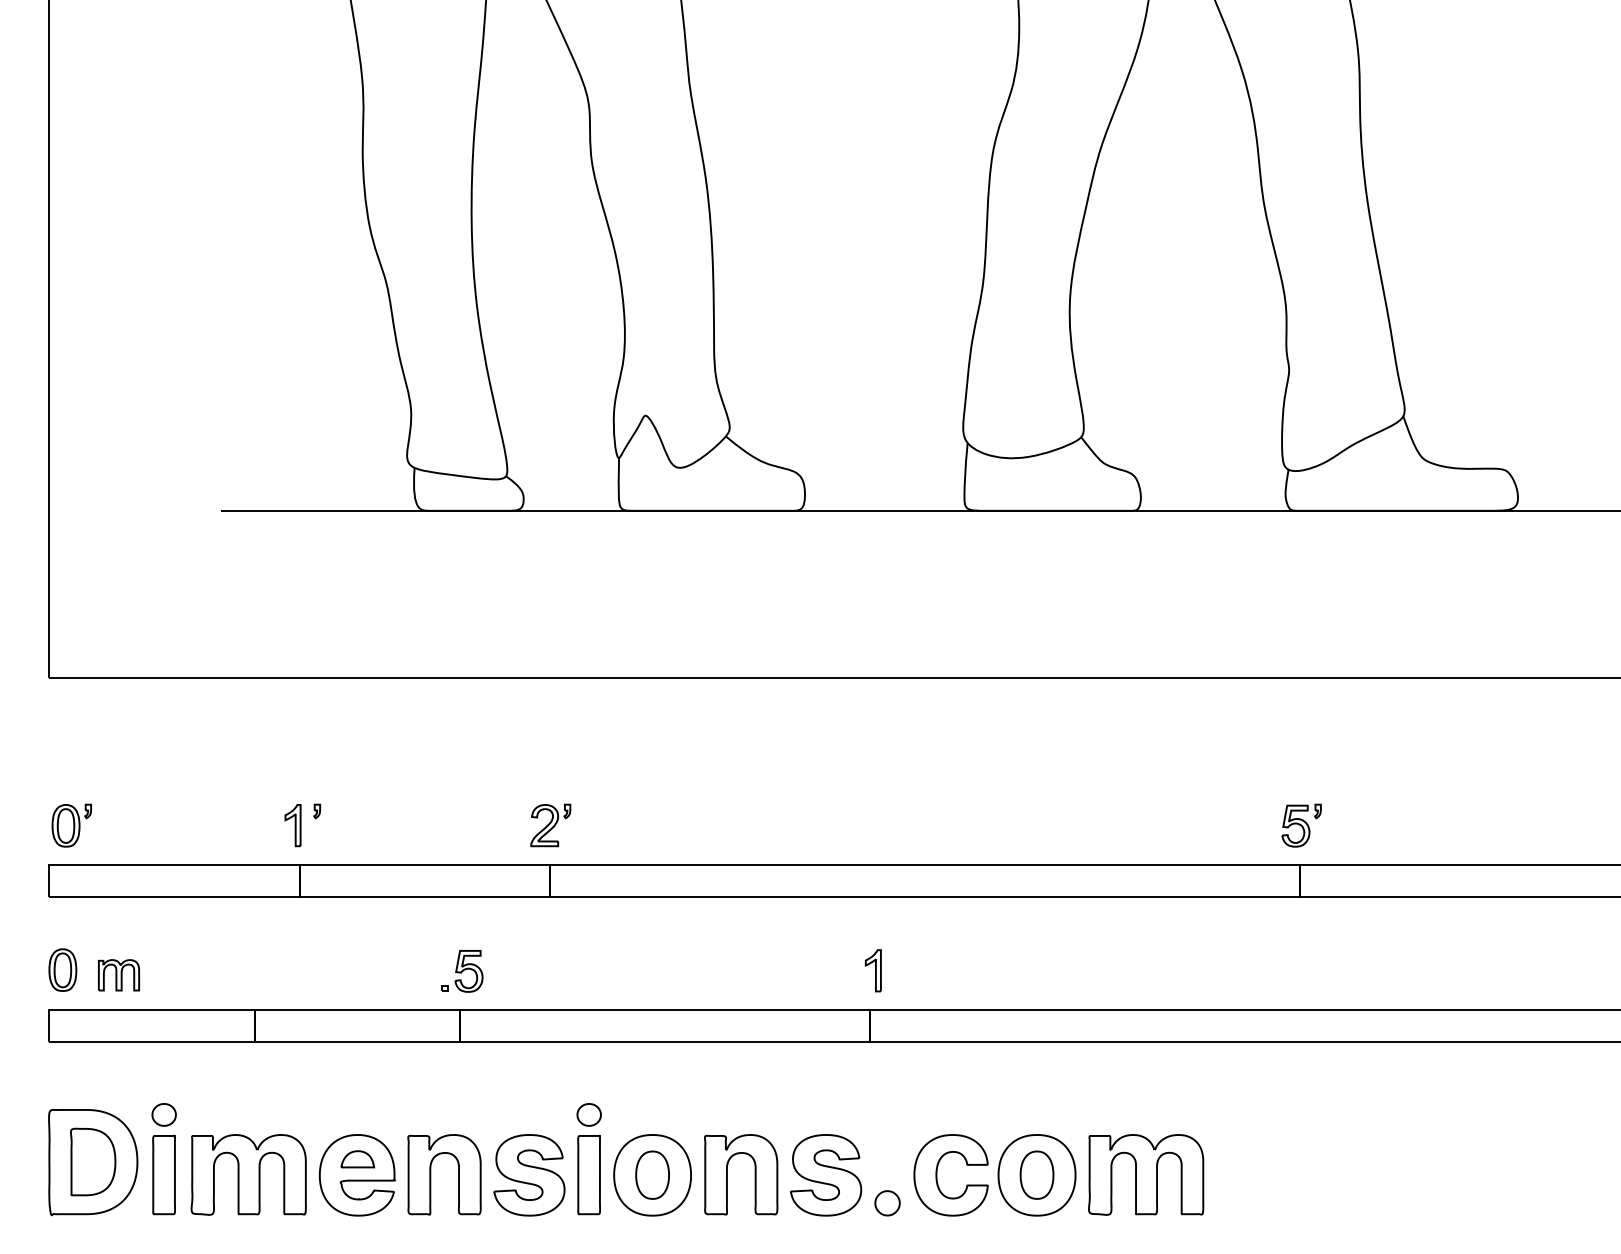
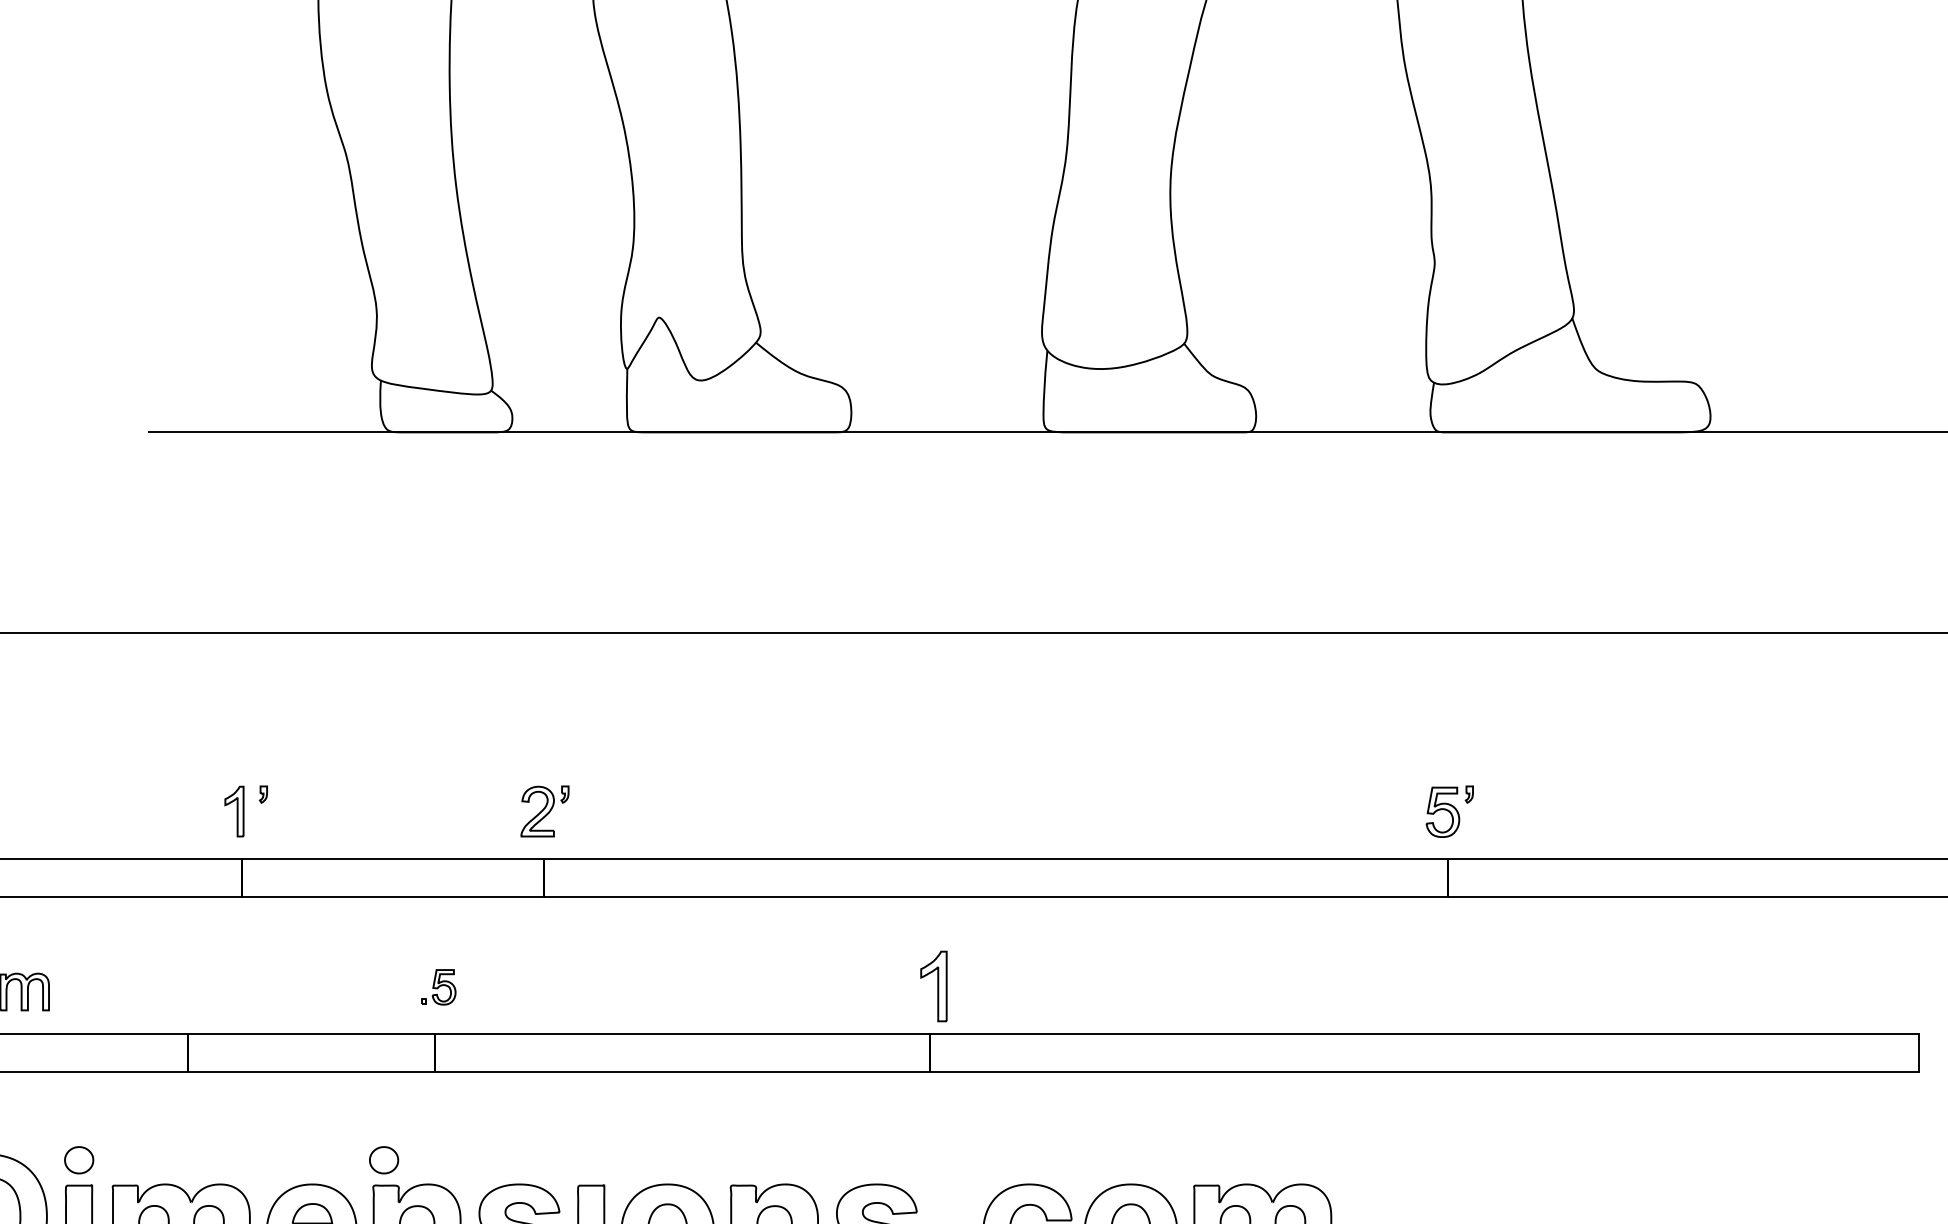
part: (872, 970) -> (932, 986), size x1.4
part: (462, 971) -> (438, 987), size x0.7
part: (588, 1114) -> (383, 1159), moved

